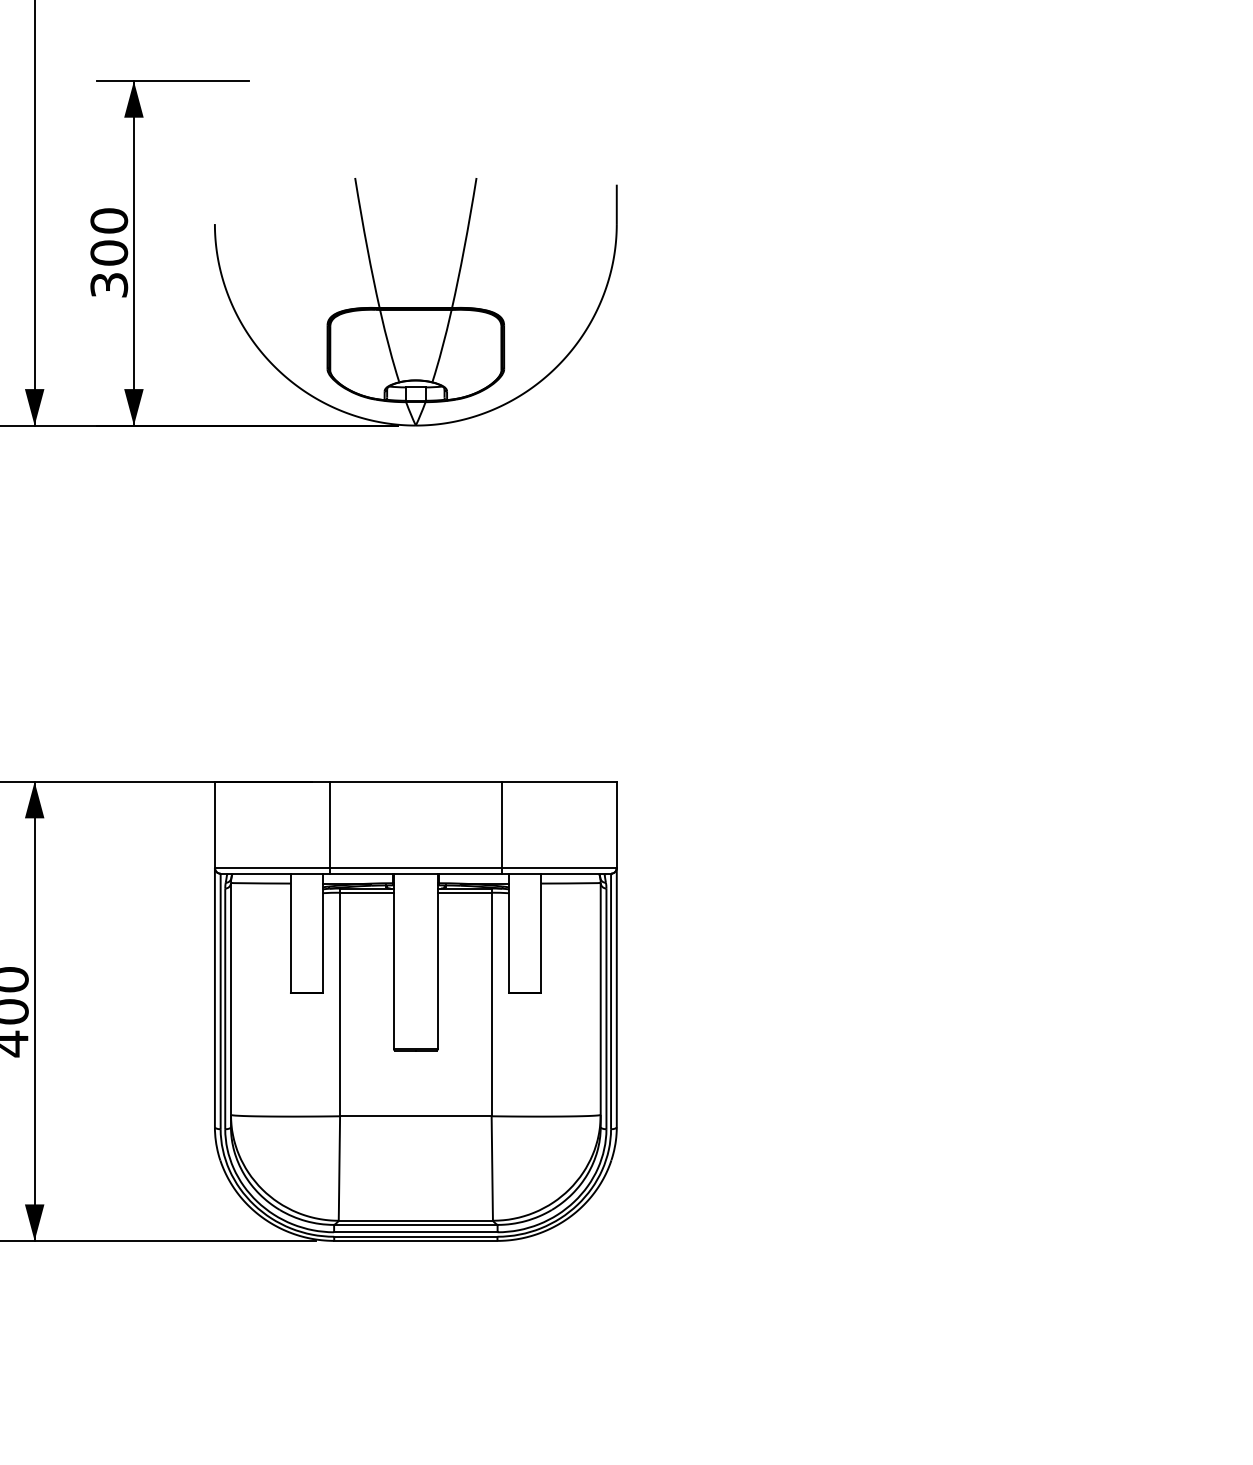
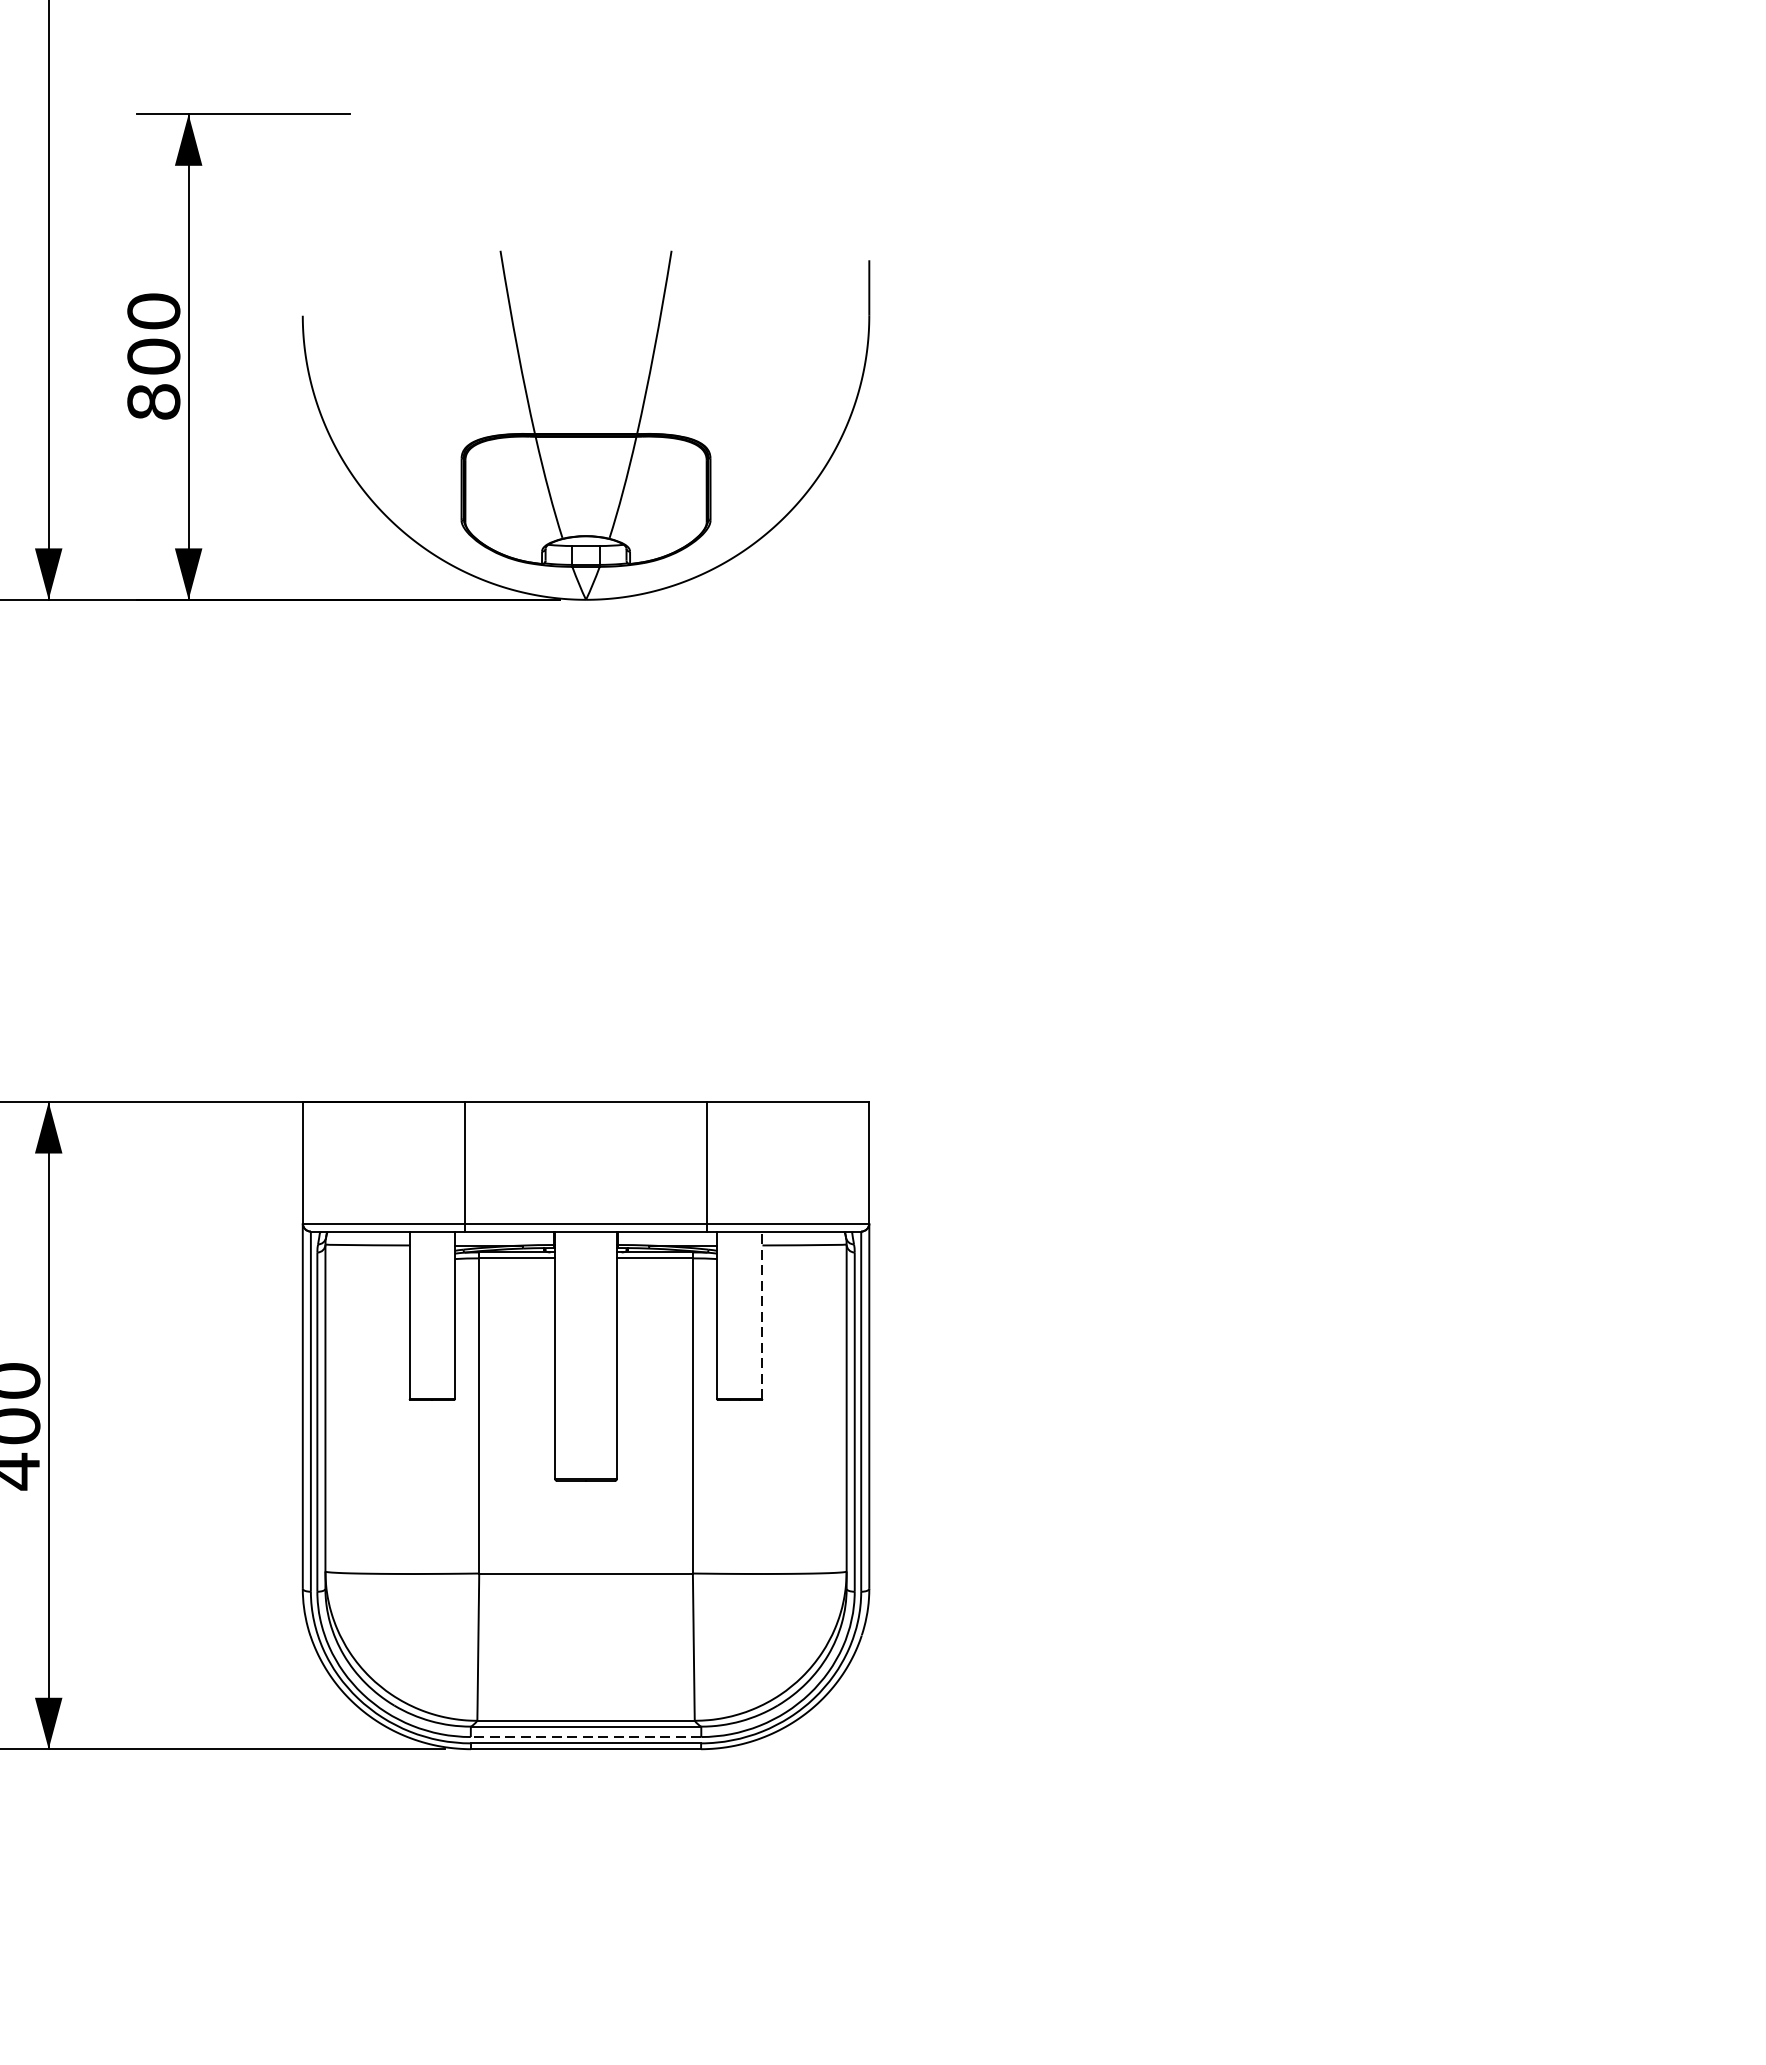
text: (109, 284) -> (154, 400), 300 -> 800
line: (541, 932) -> (763, 1314), solid -> dashed
line: (415, 1232) -> (585, 1737), solid -> dashed

